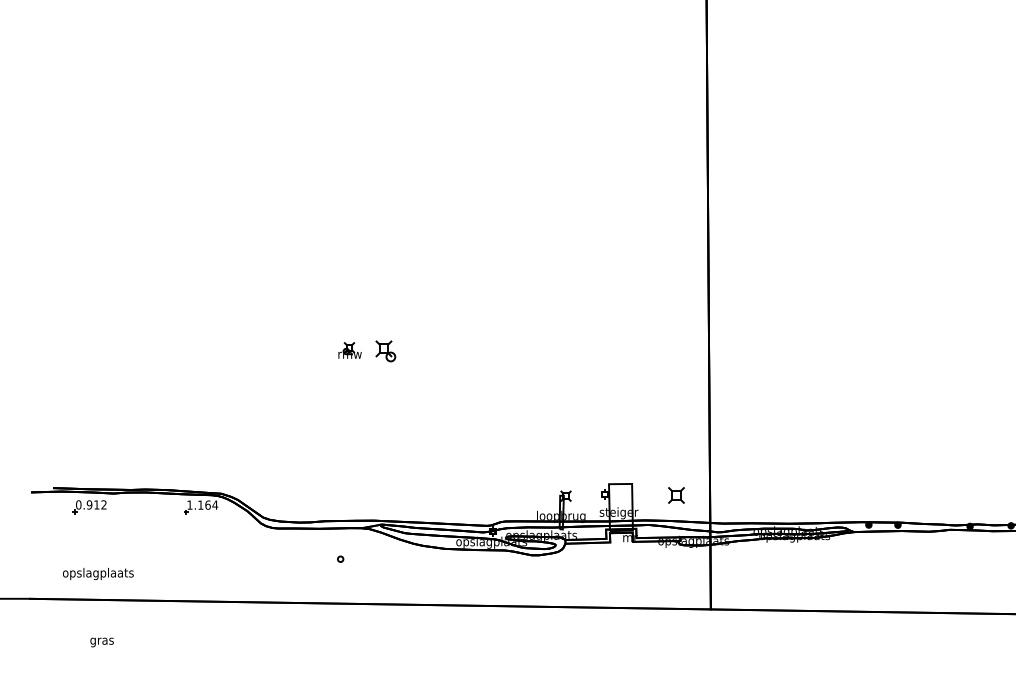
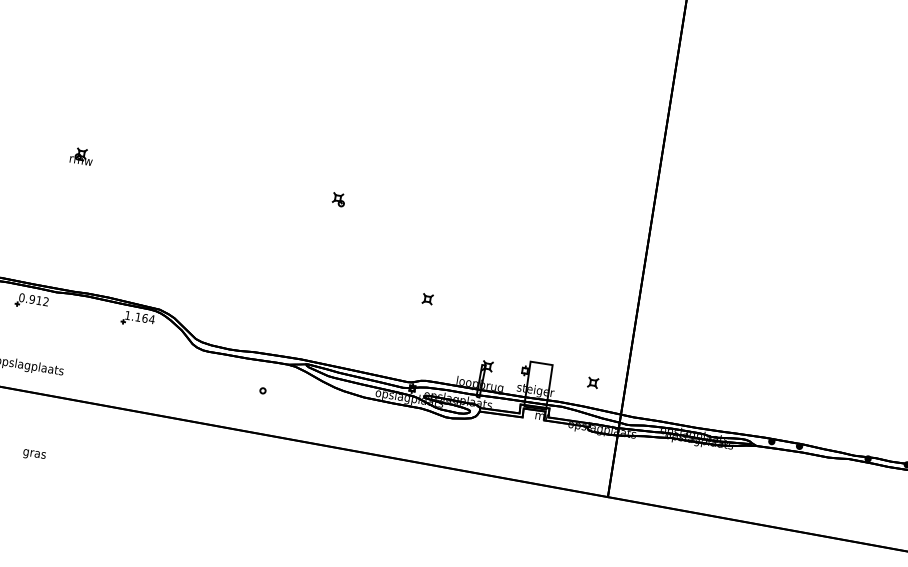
part: (349, 350) -> (81, 156), moved
part: (385, 351) -> (338, 199), size x0.62
part: (493, 437) -> (427, 298), added
part: (676, 494) -> (593, 382), size x0.62
text: (101, 642) -> (33, 455), moved

